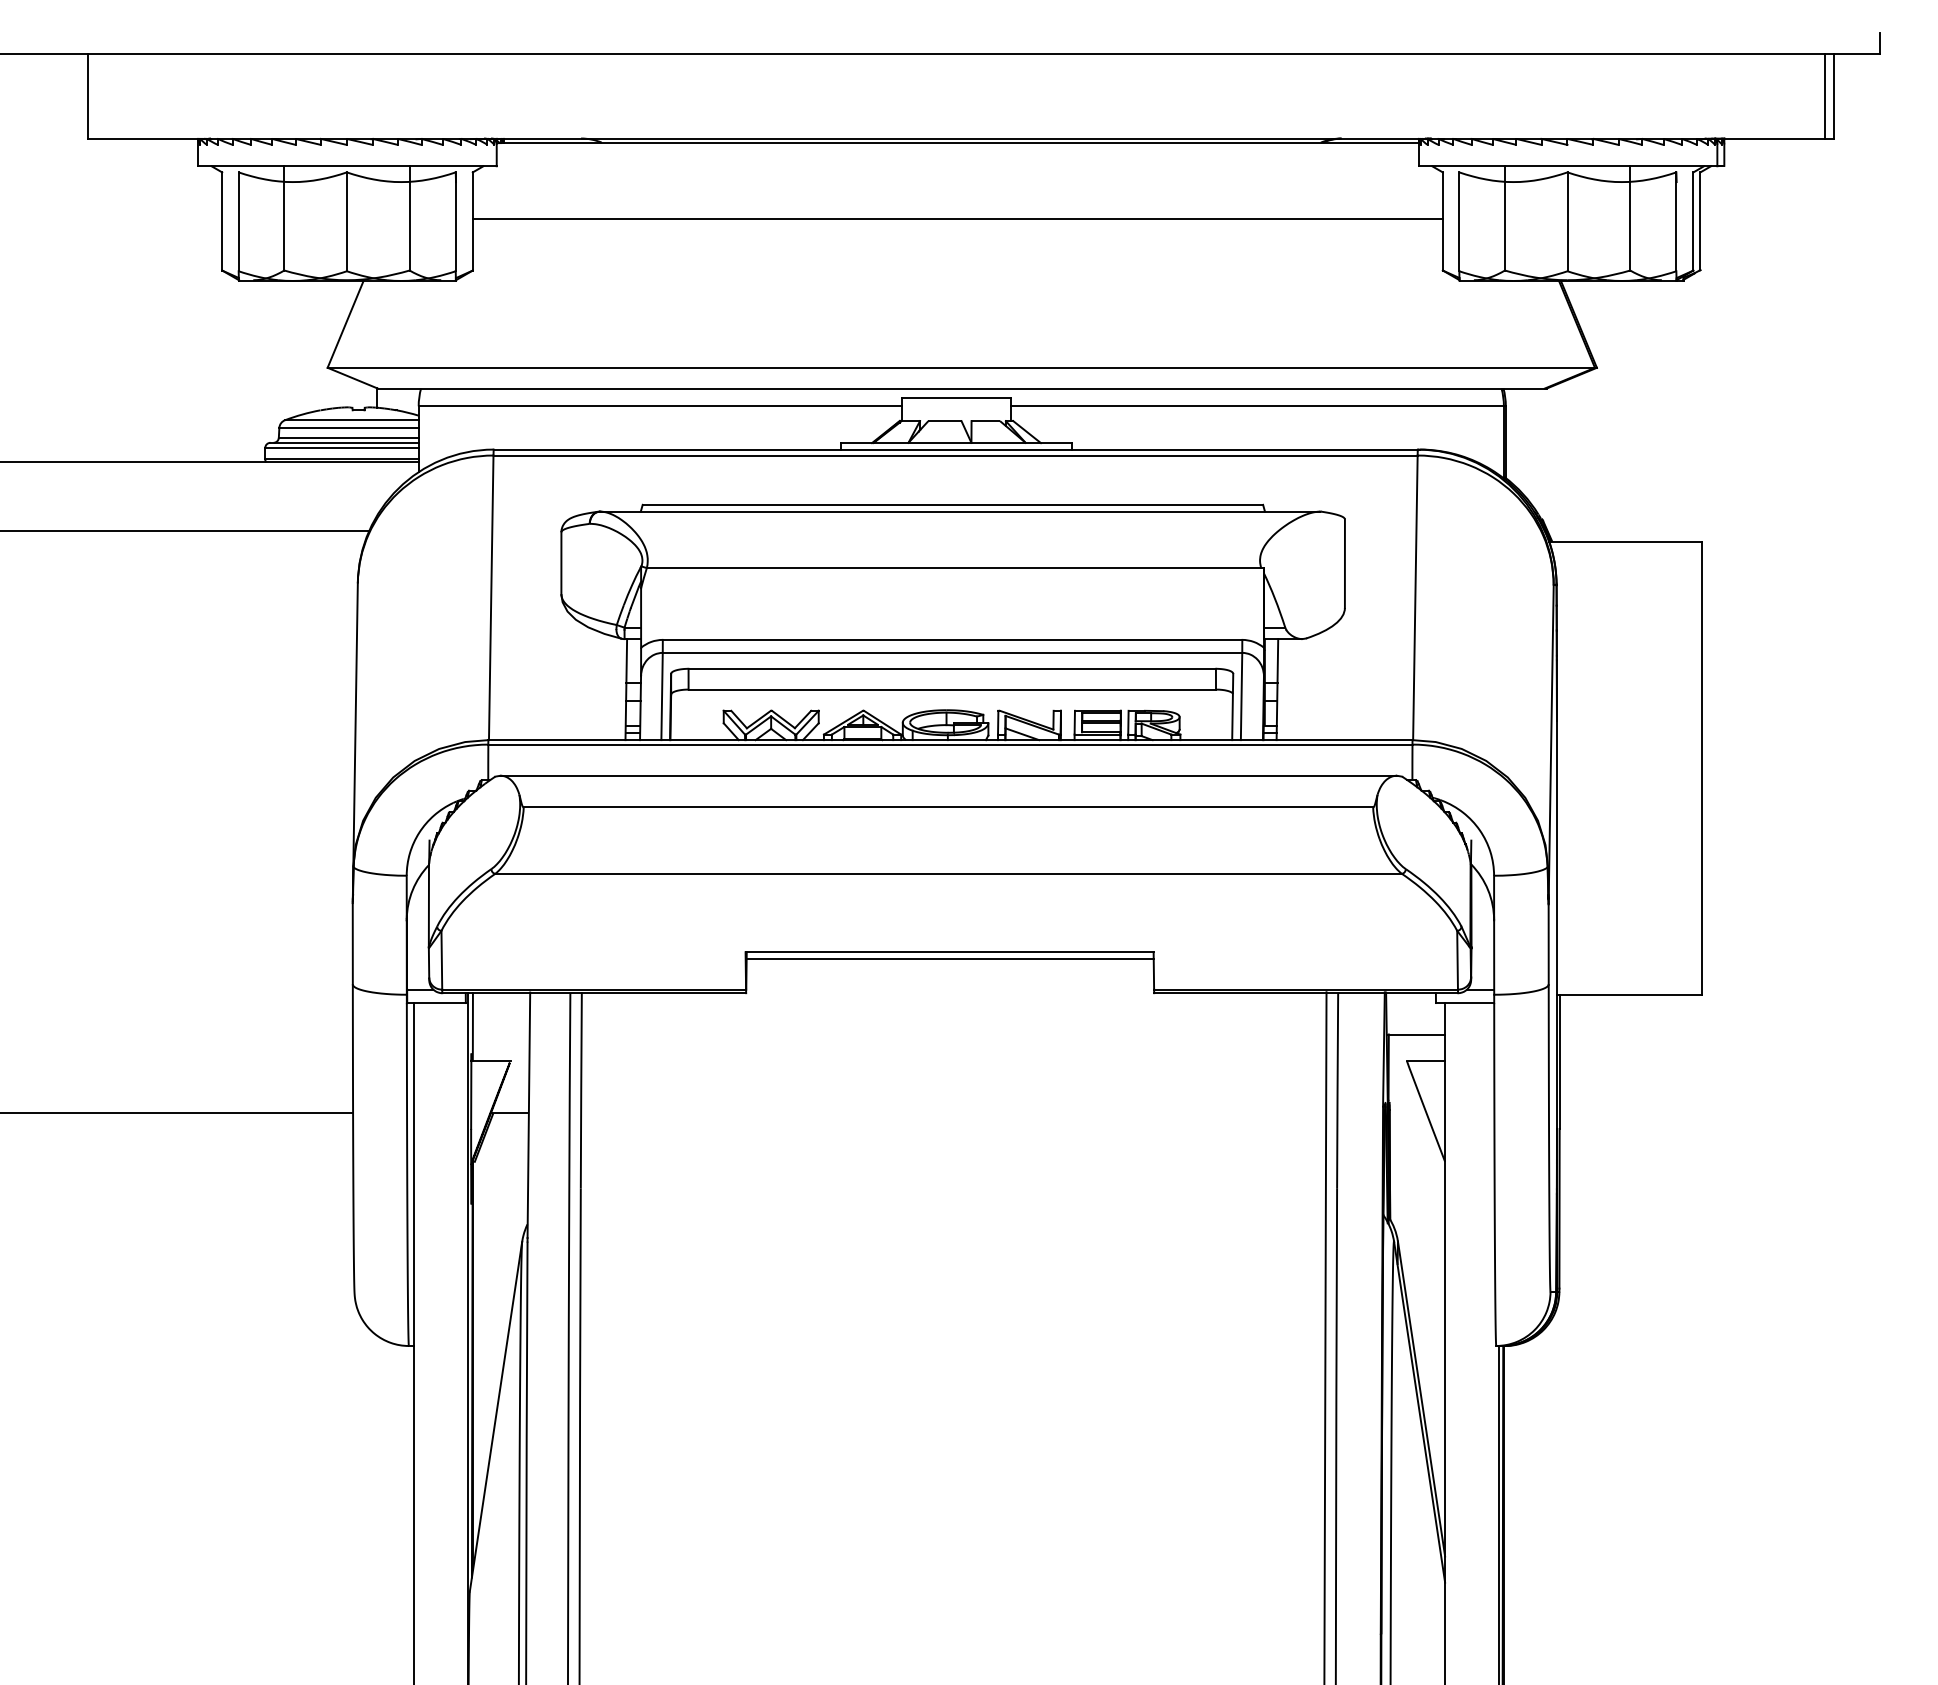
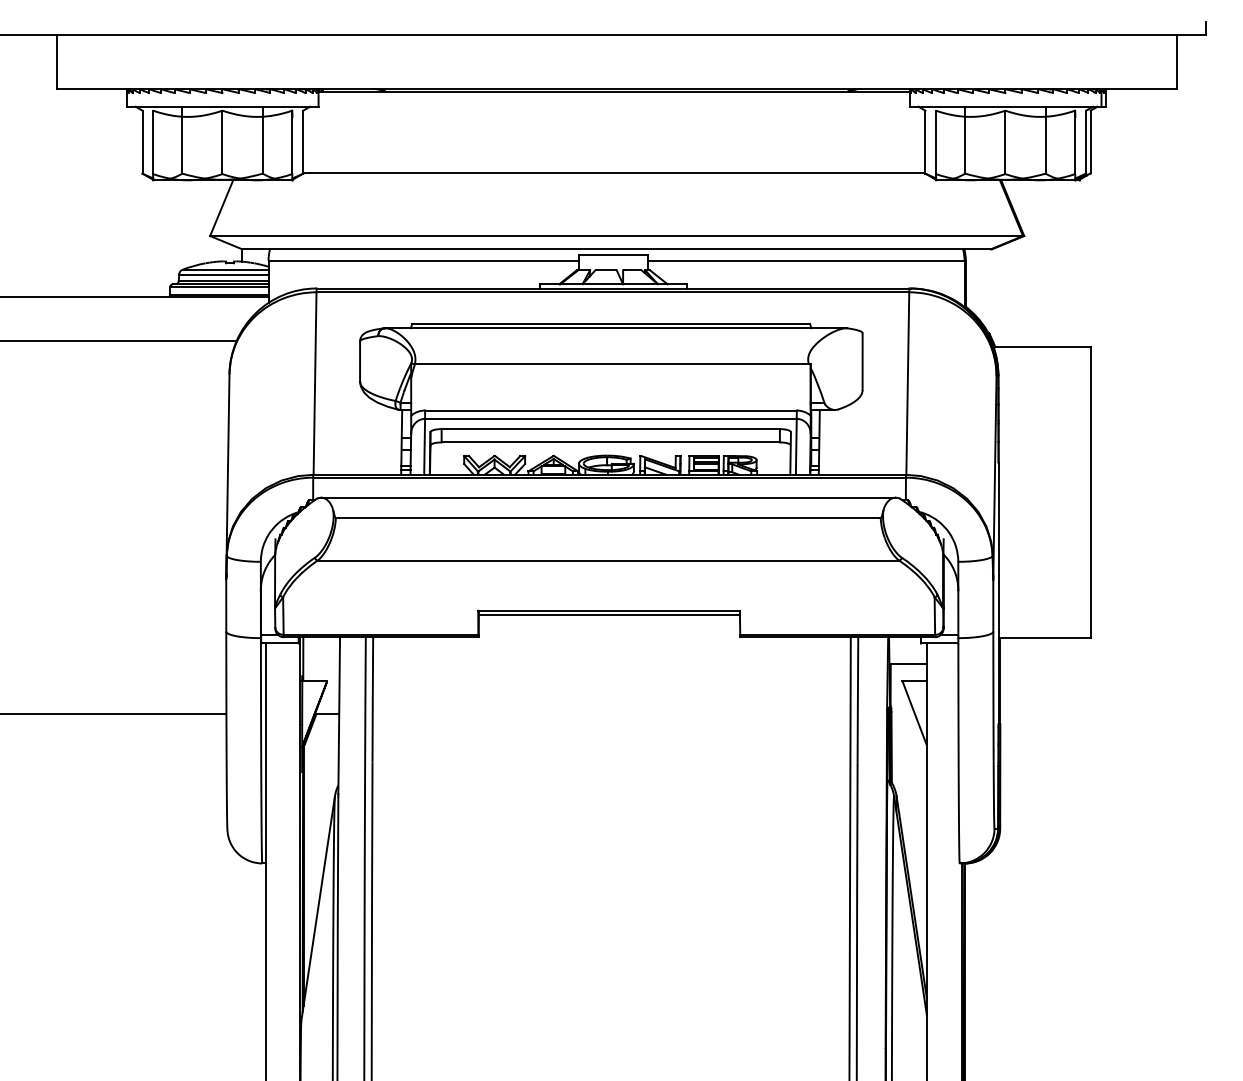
line: (1824, 95) -> (1170, 61), removed
line: (958, 218) -> (614, 173), moved

